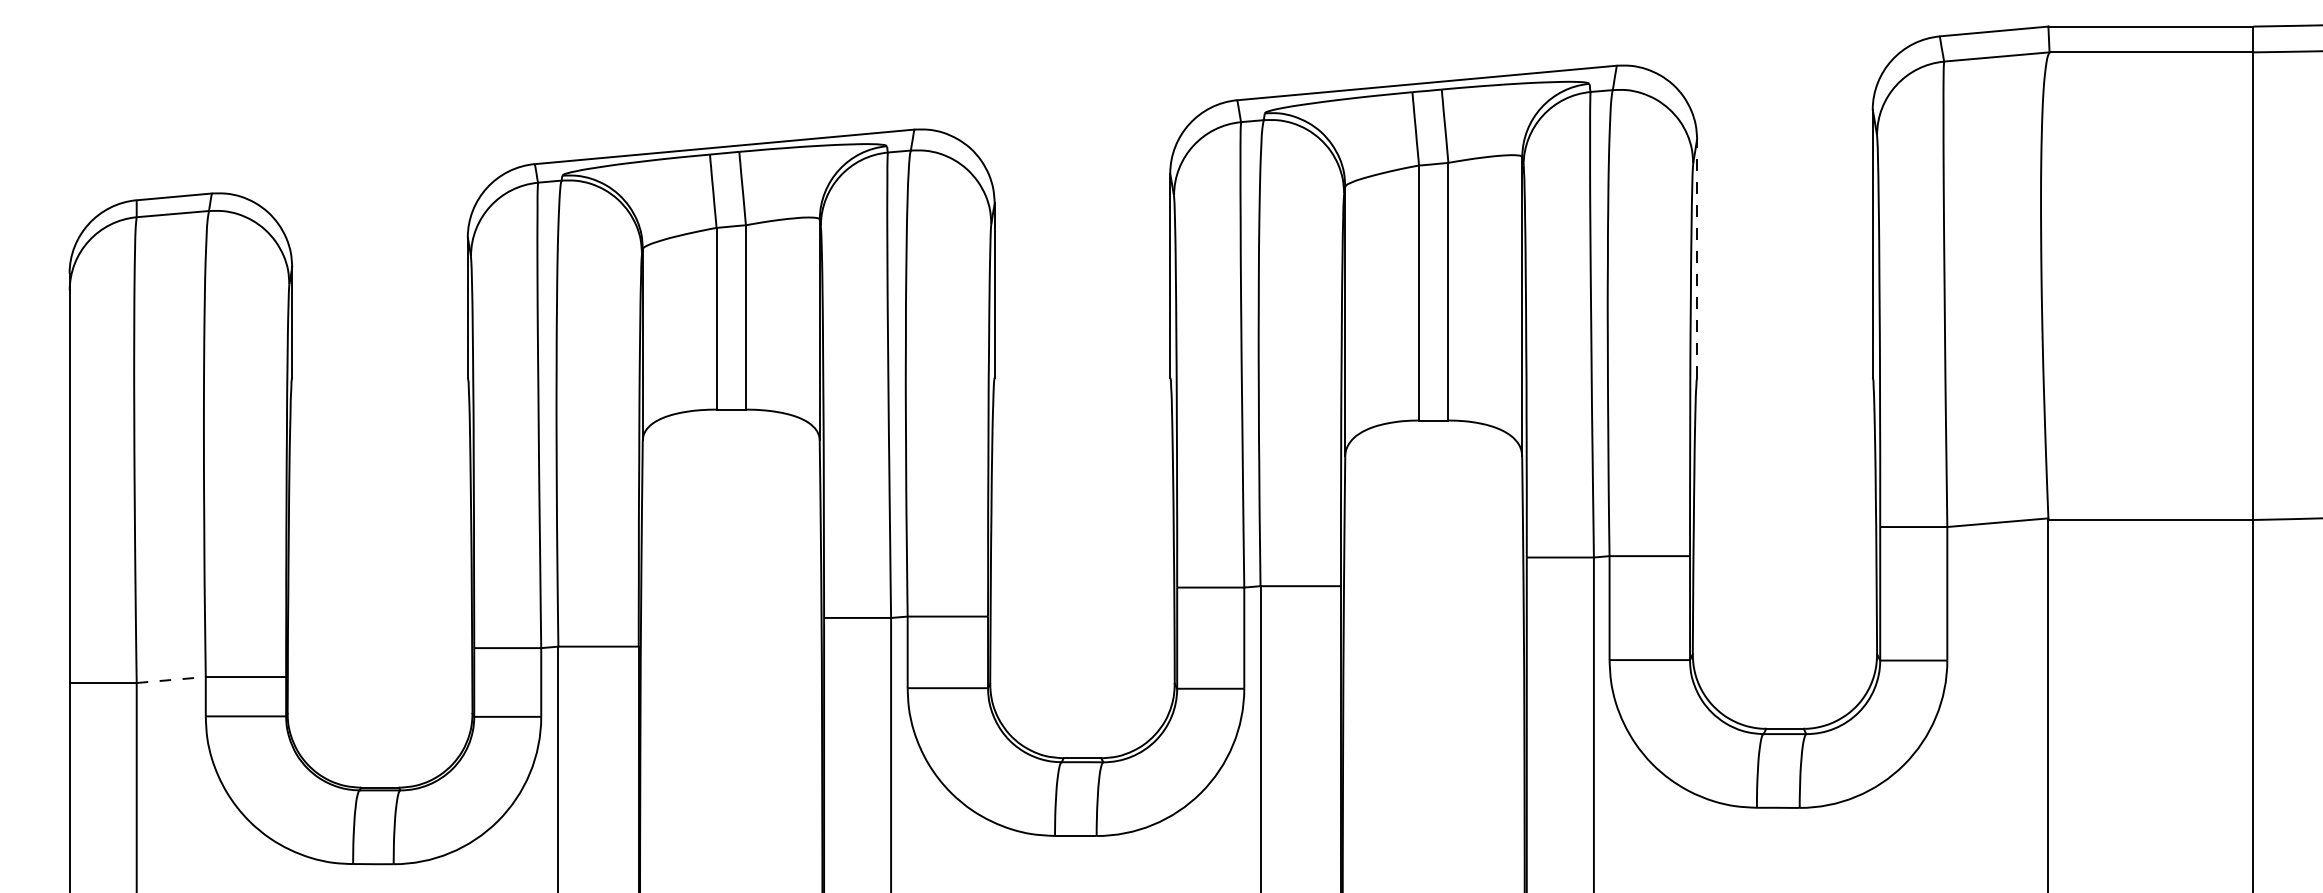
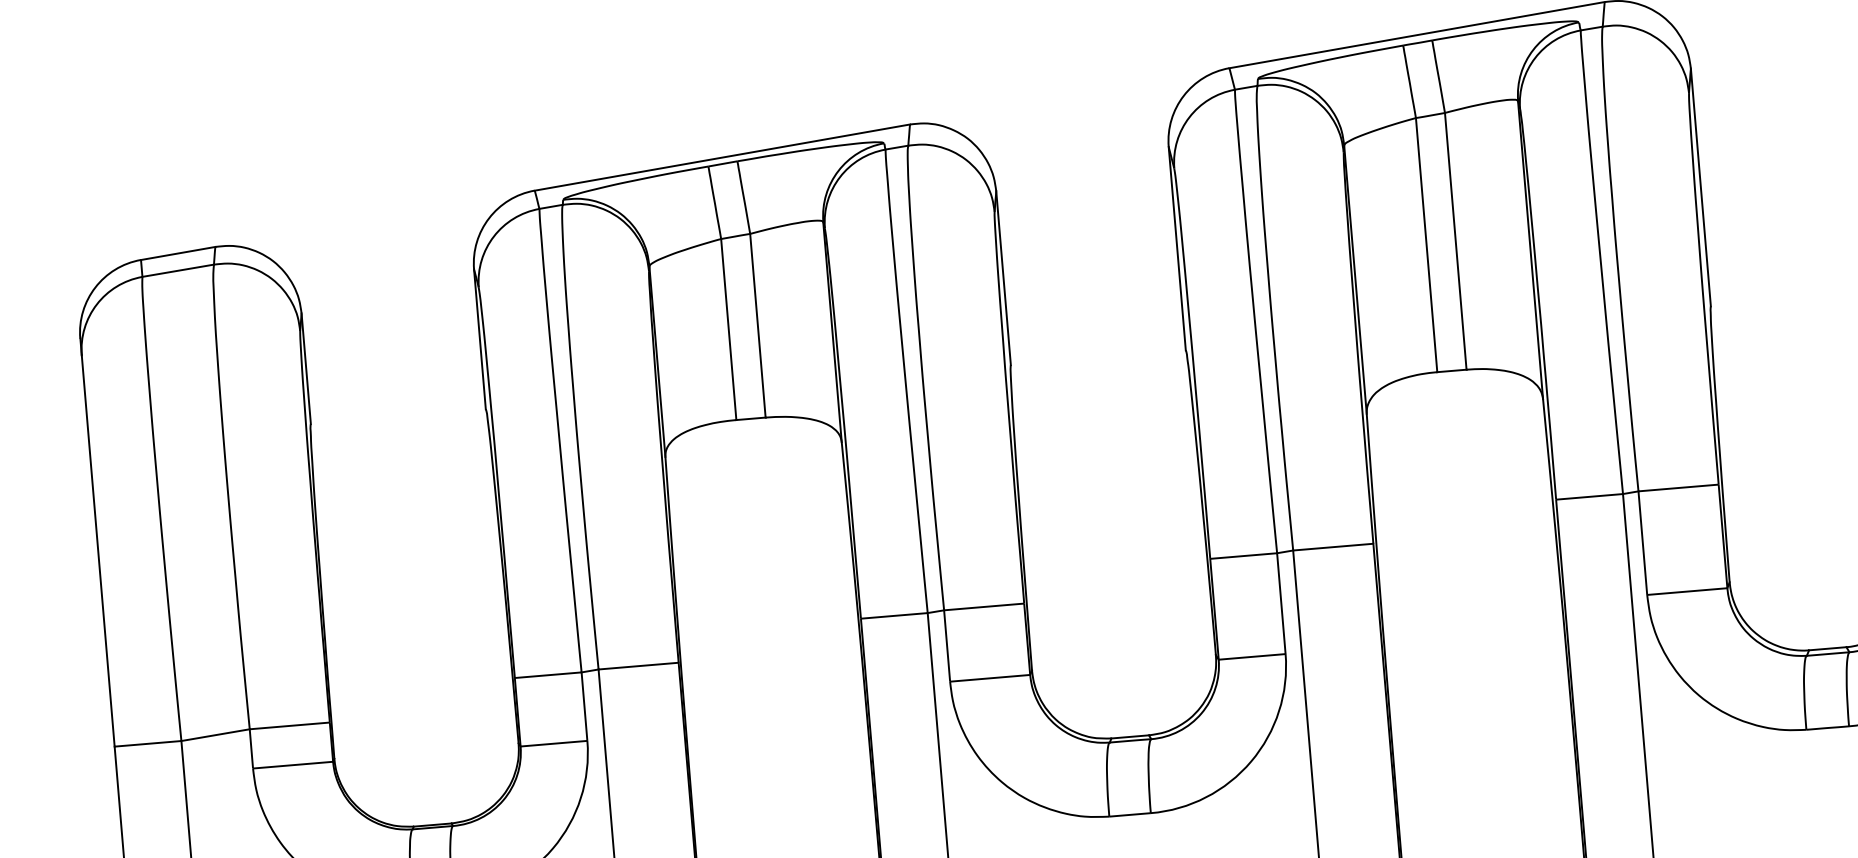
line: (1697, 258) -> (1701, 187), dashed -> solid
line: (171, 680) -> (215, 735), dashed -> solid

